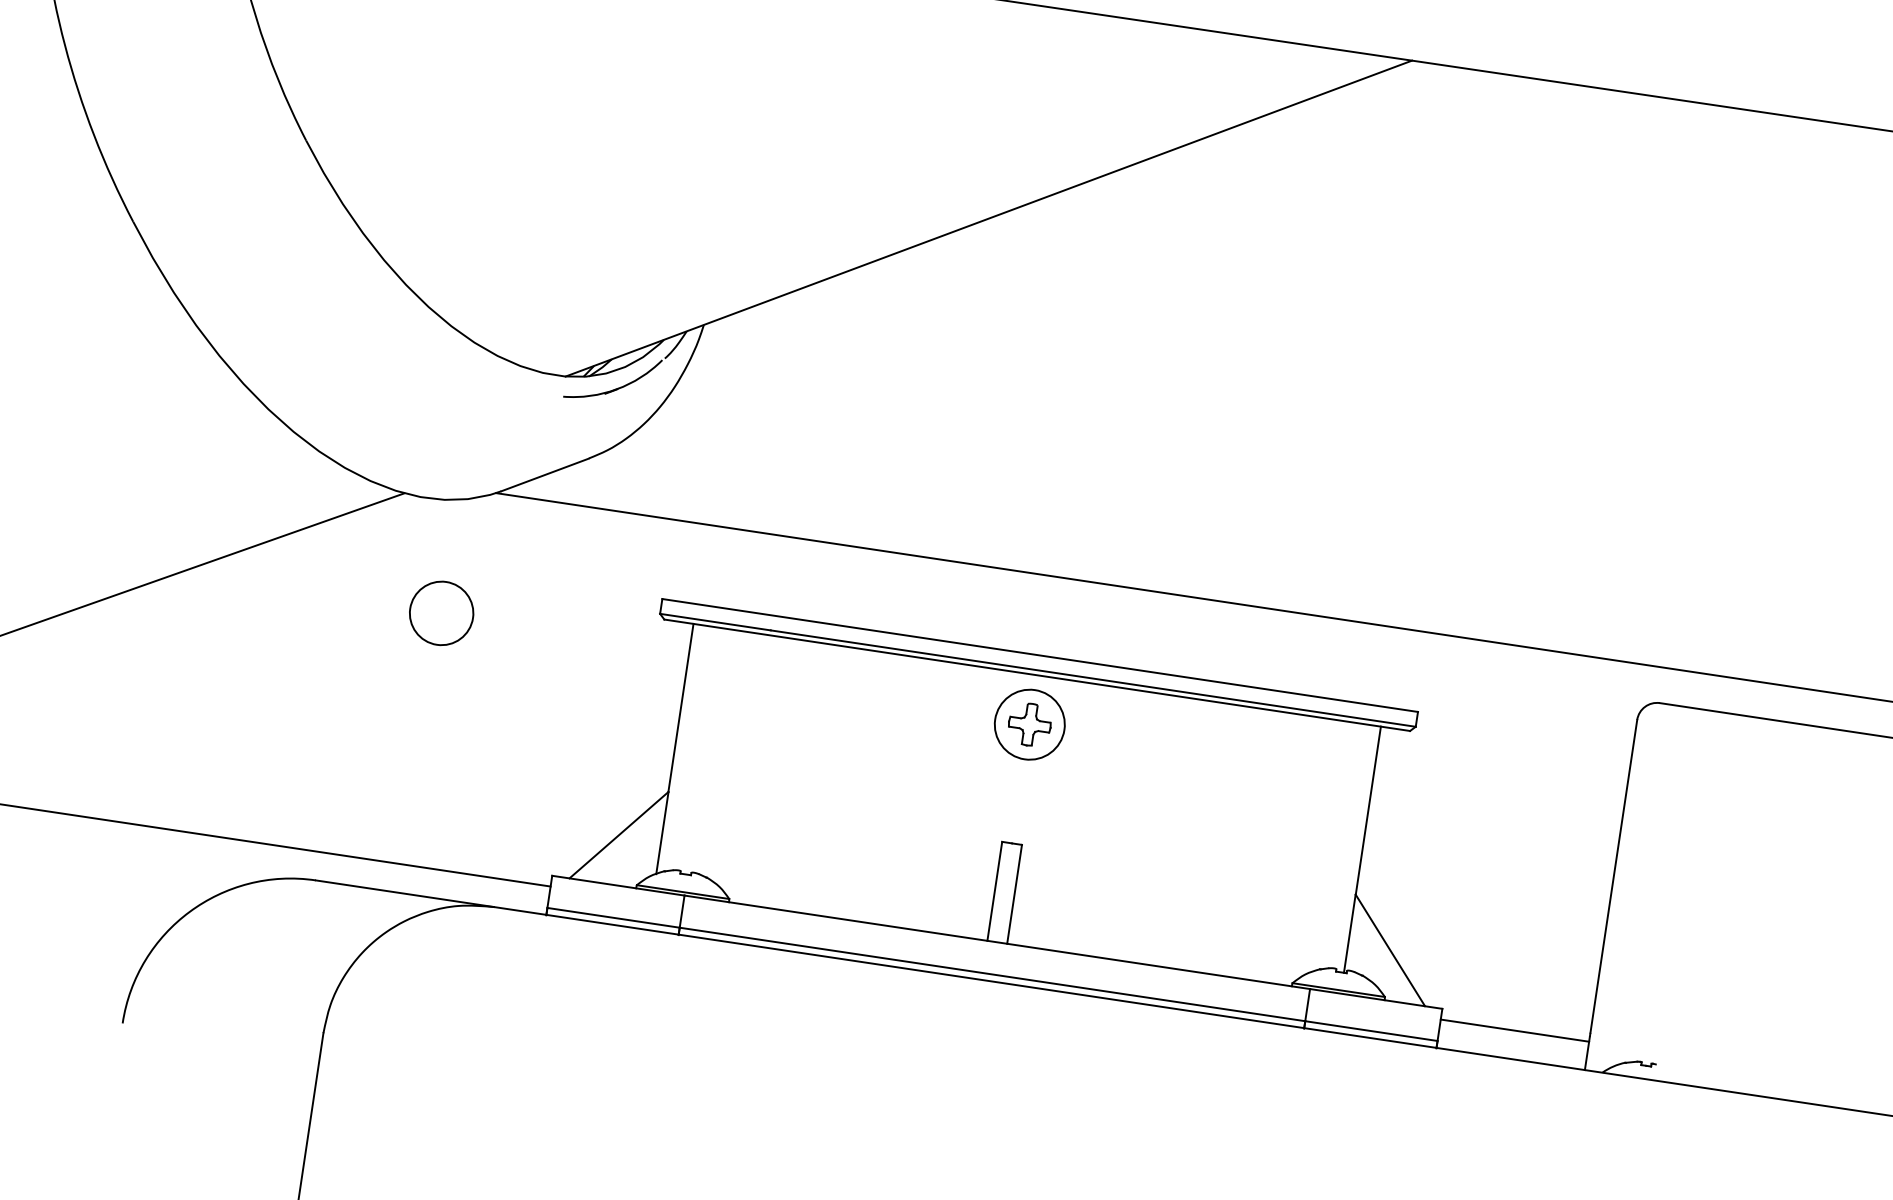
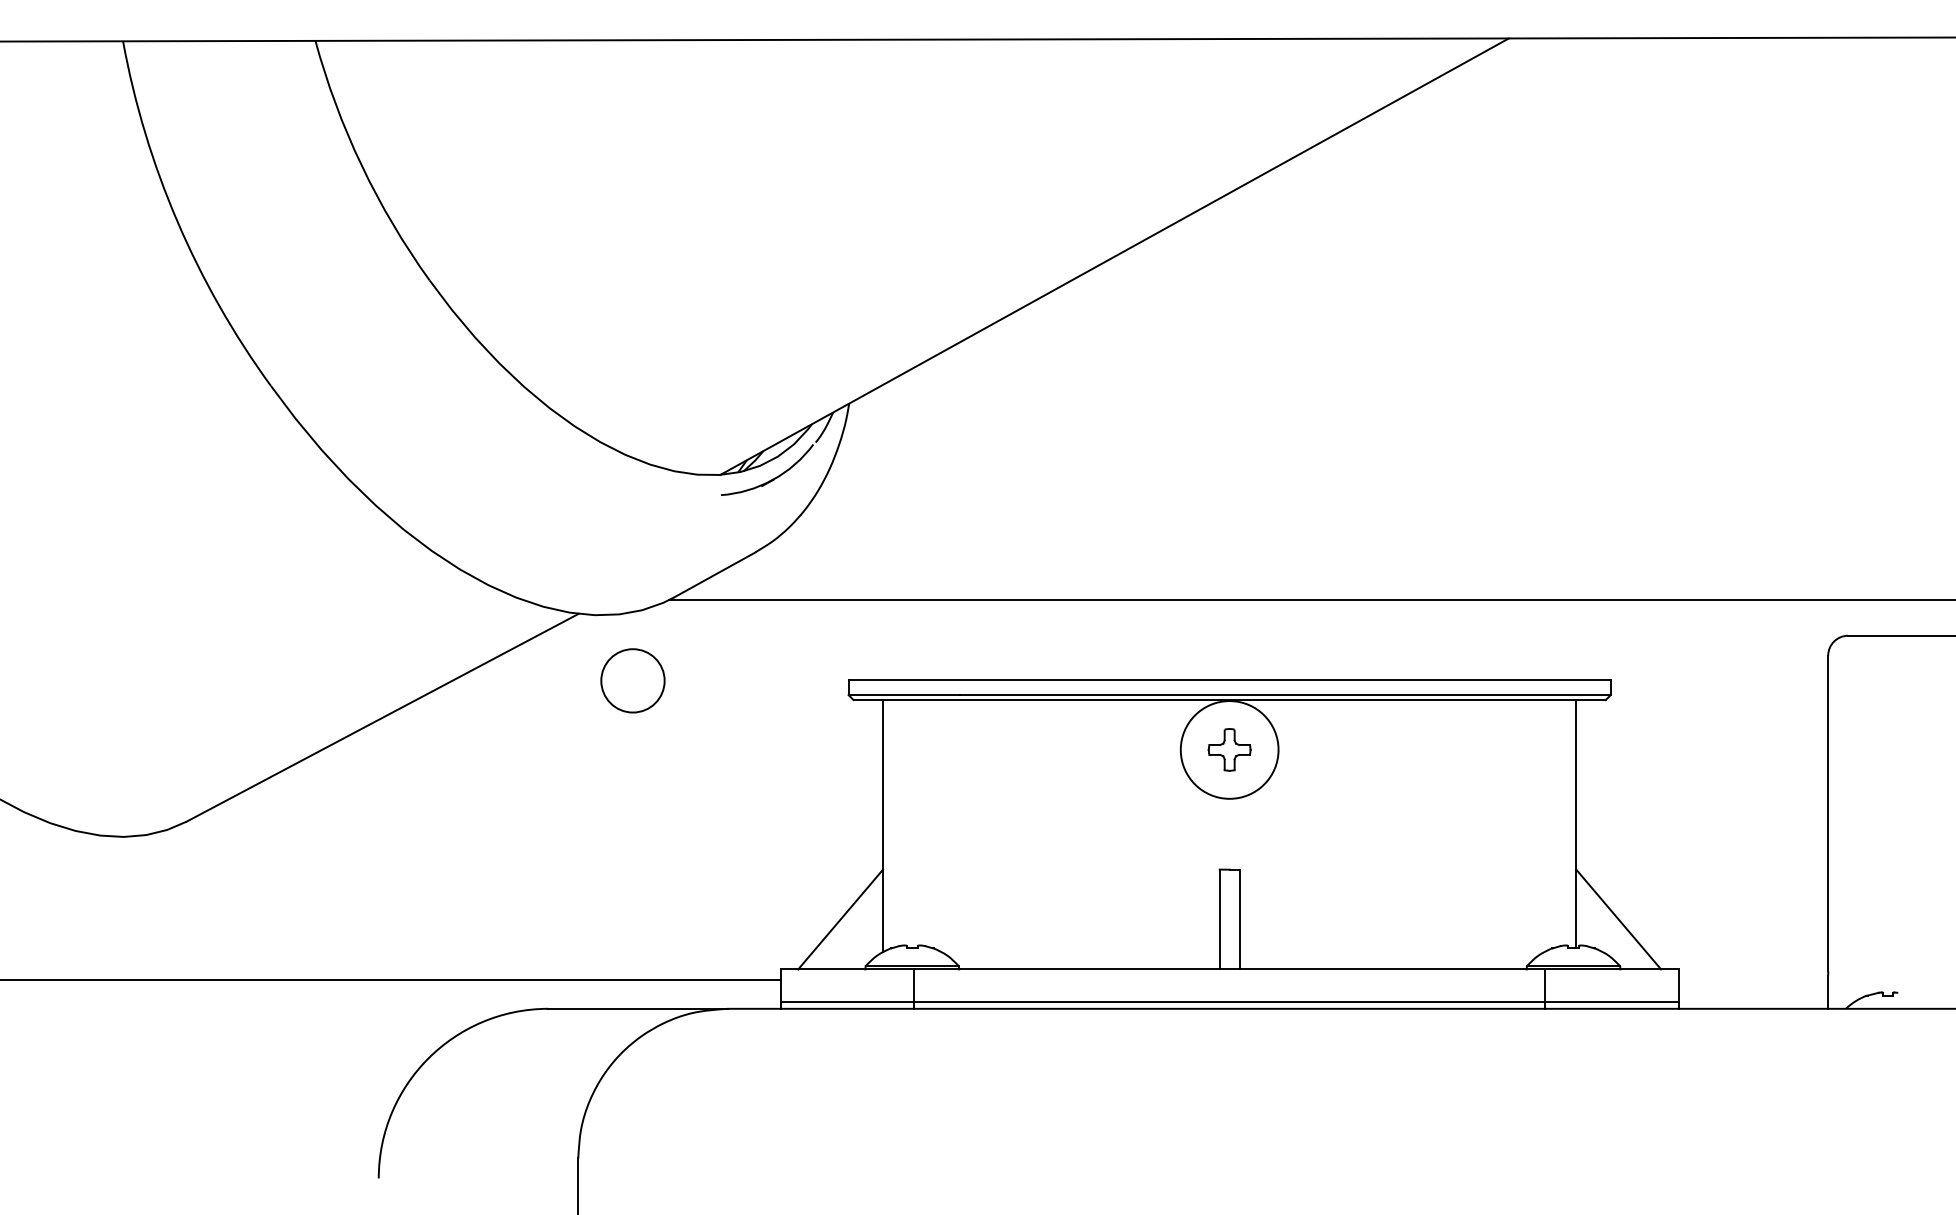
circle: (441, 612) -> (632, 680), moved
circle: (1029, 724) -> (1229, 749), size x1.4
line: (1515, 1030) -> (1753, 980), removed

